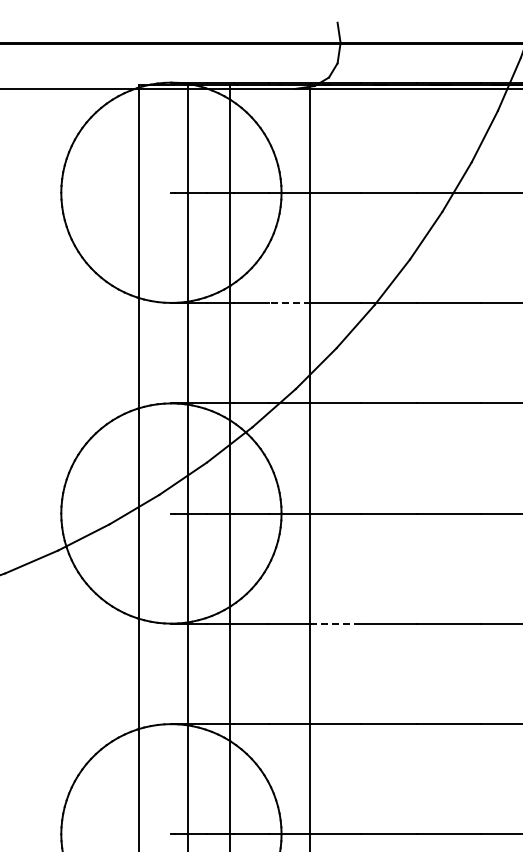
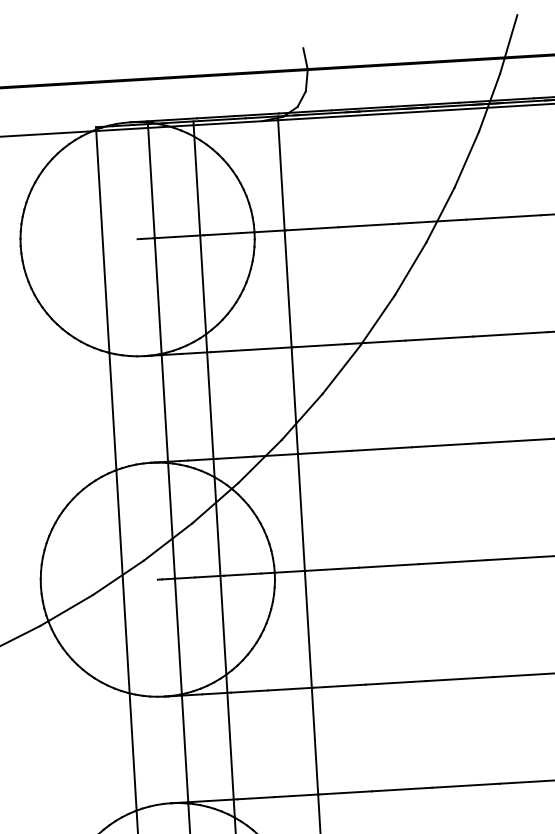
line: (289, 302) -> (269, 348), dashed -> solid
line: (335, 623) -> (338, 686), dashed -> solid

